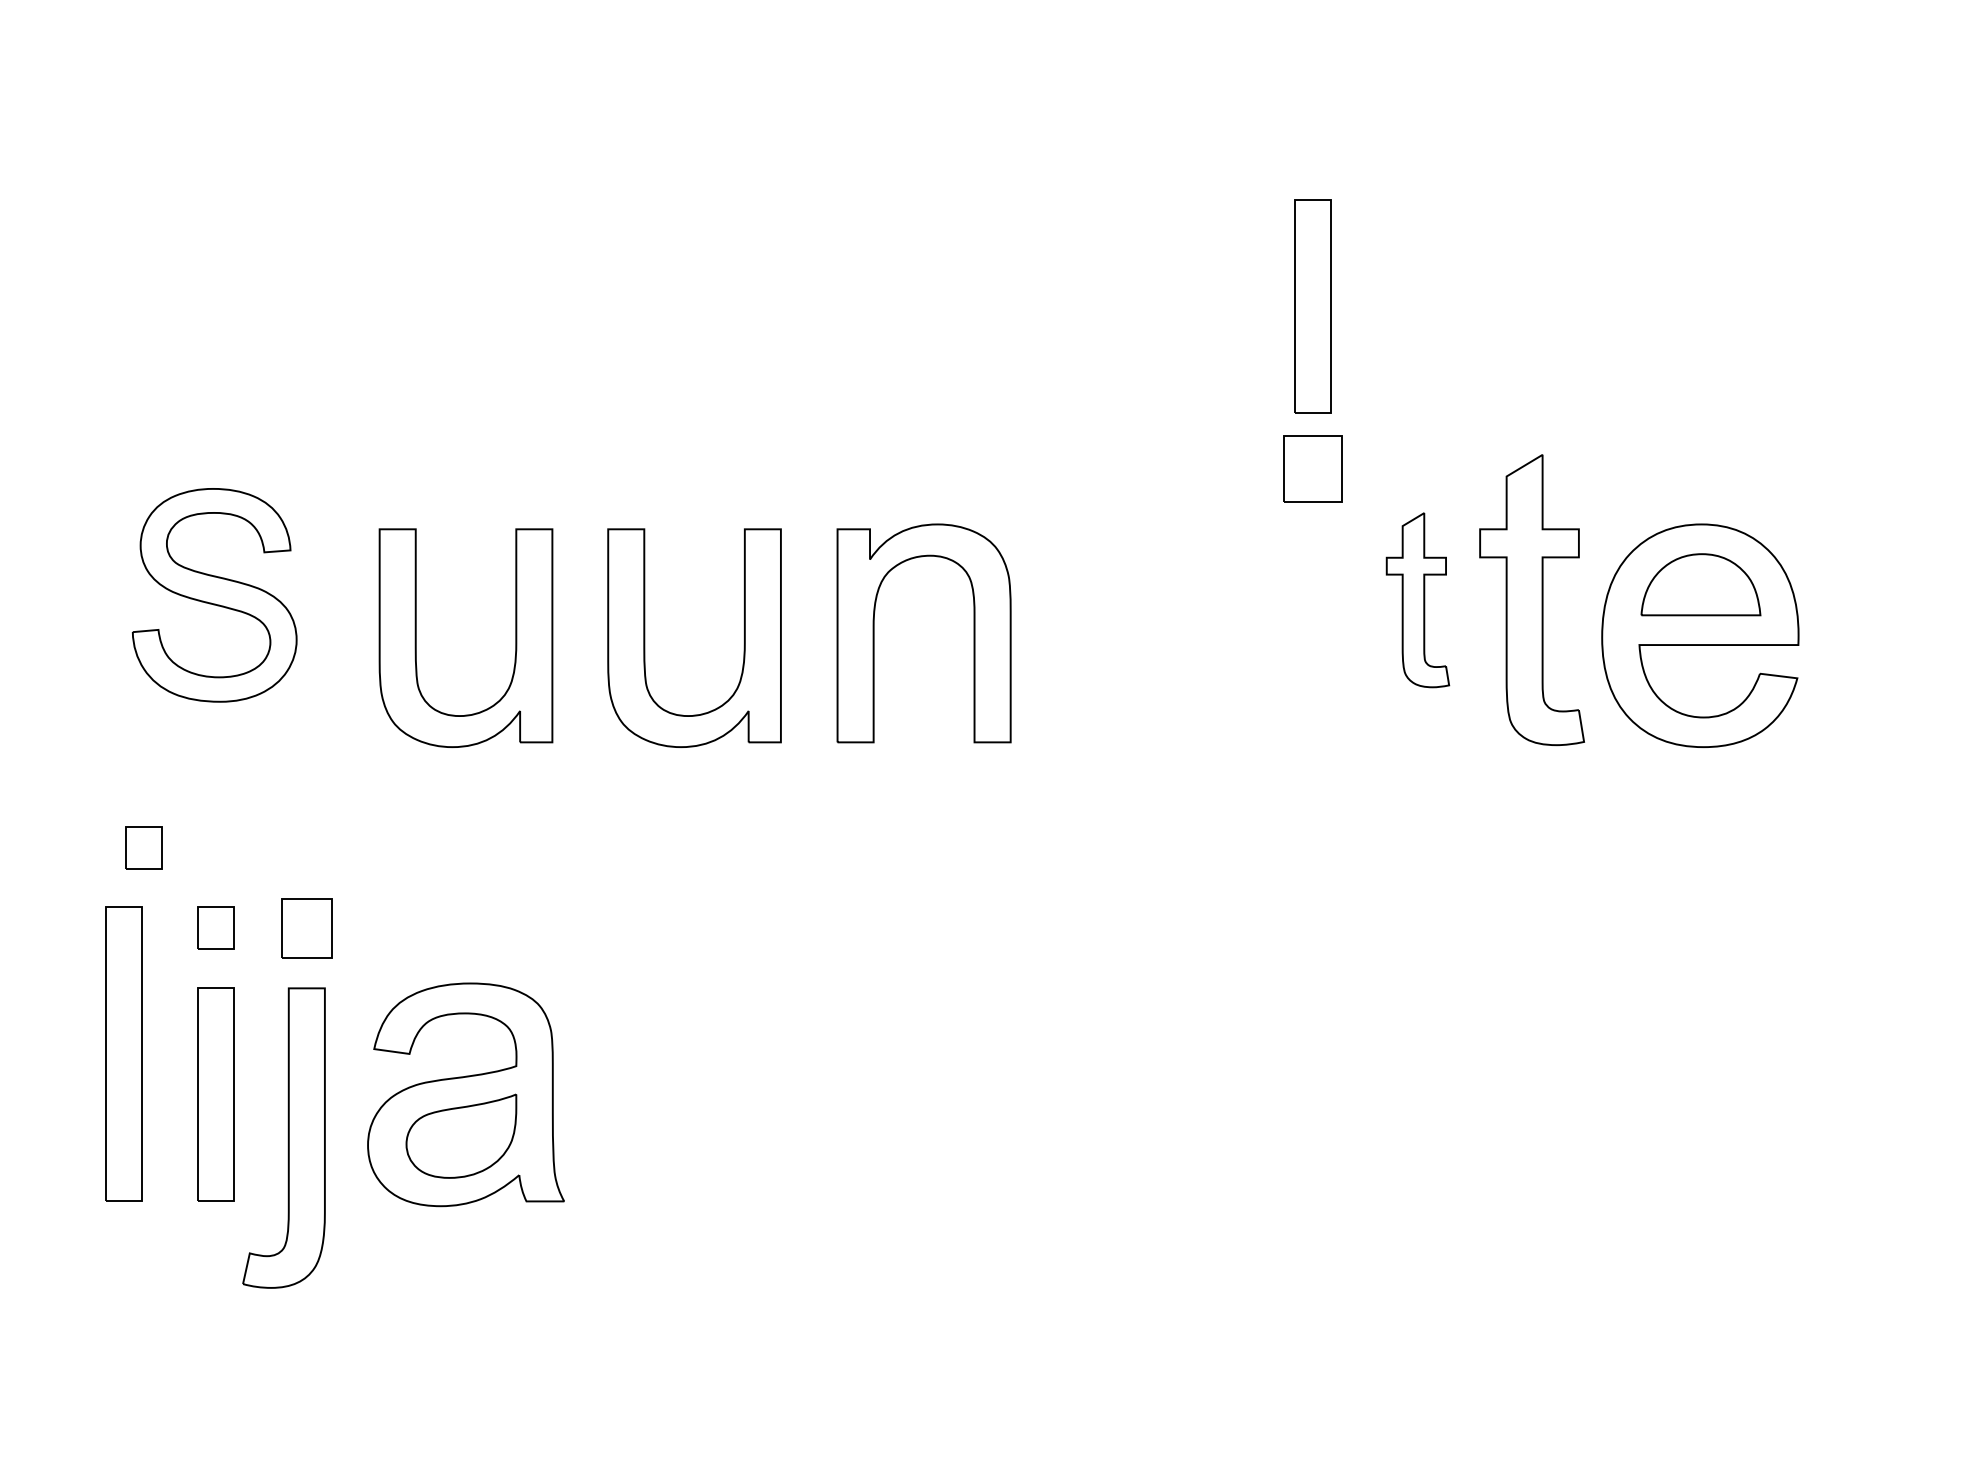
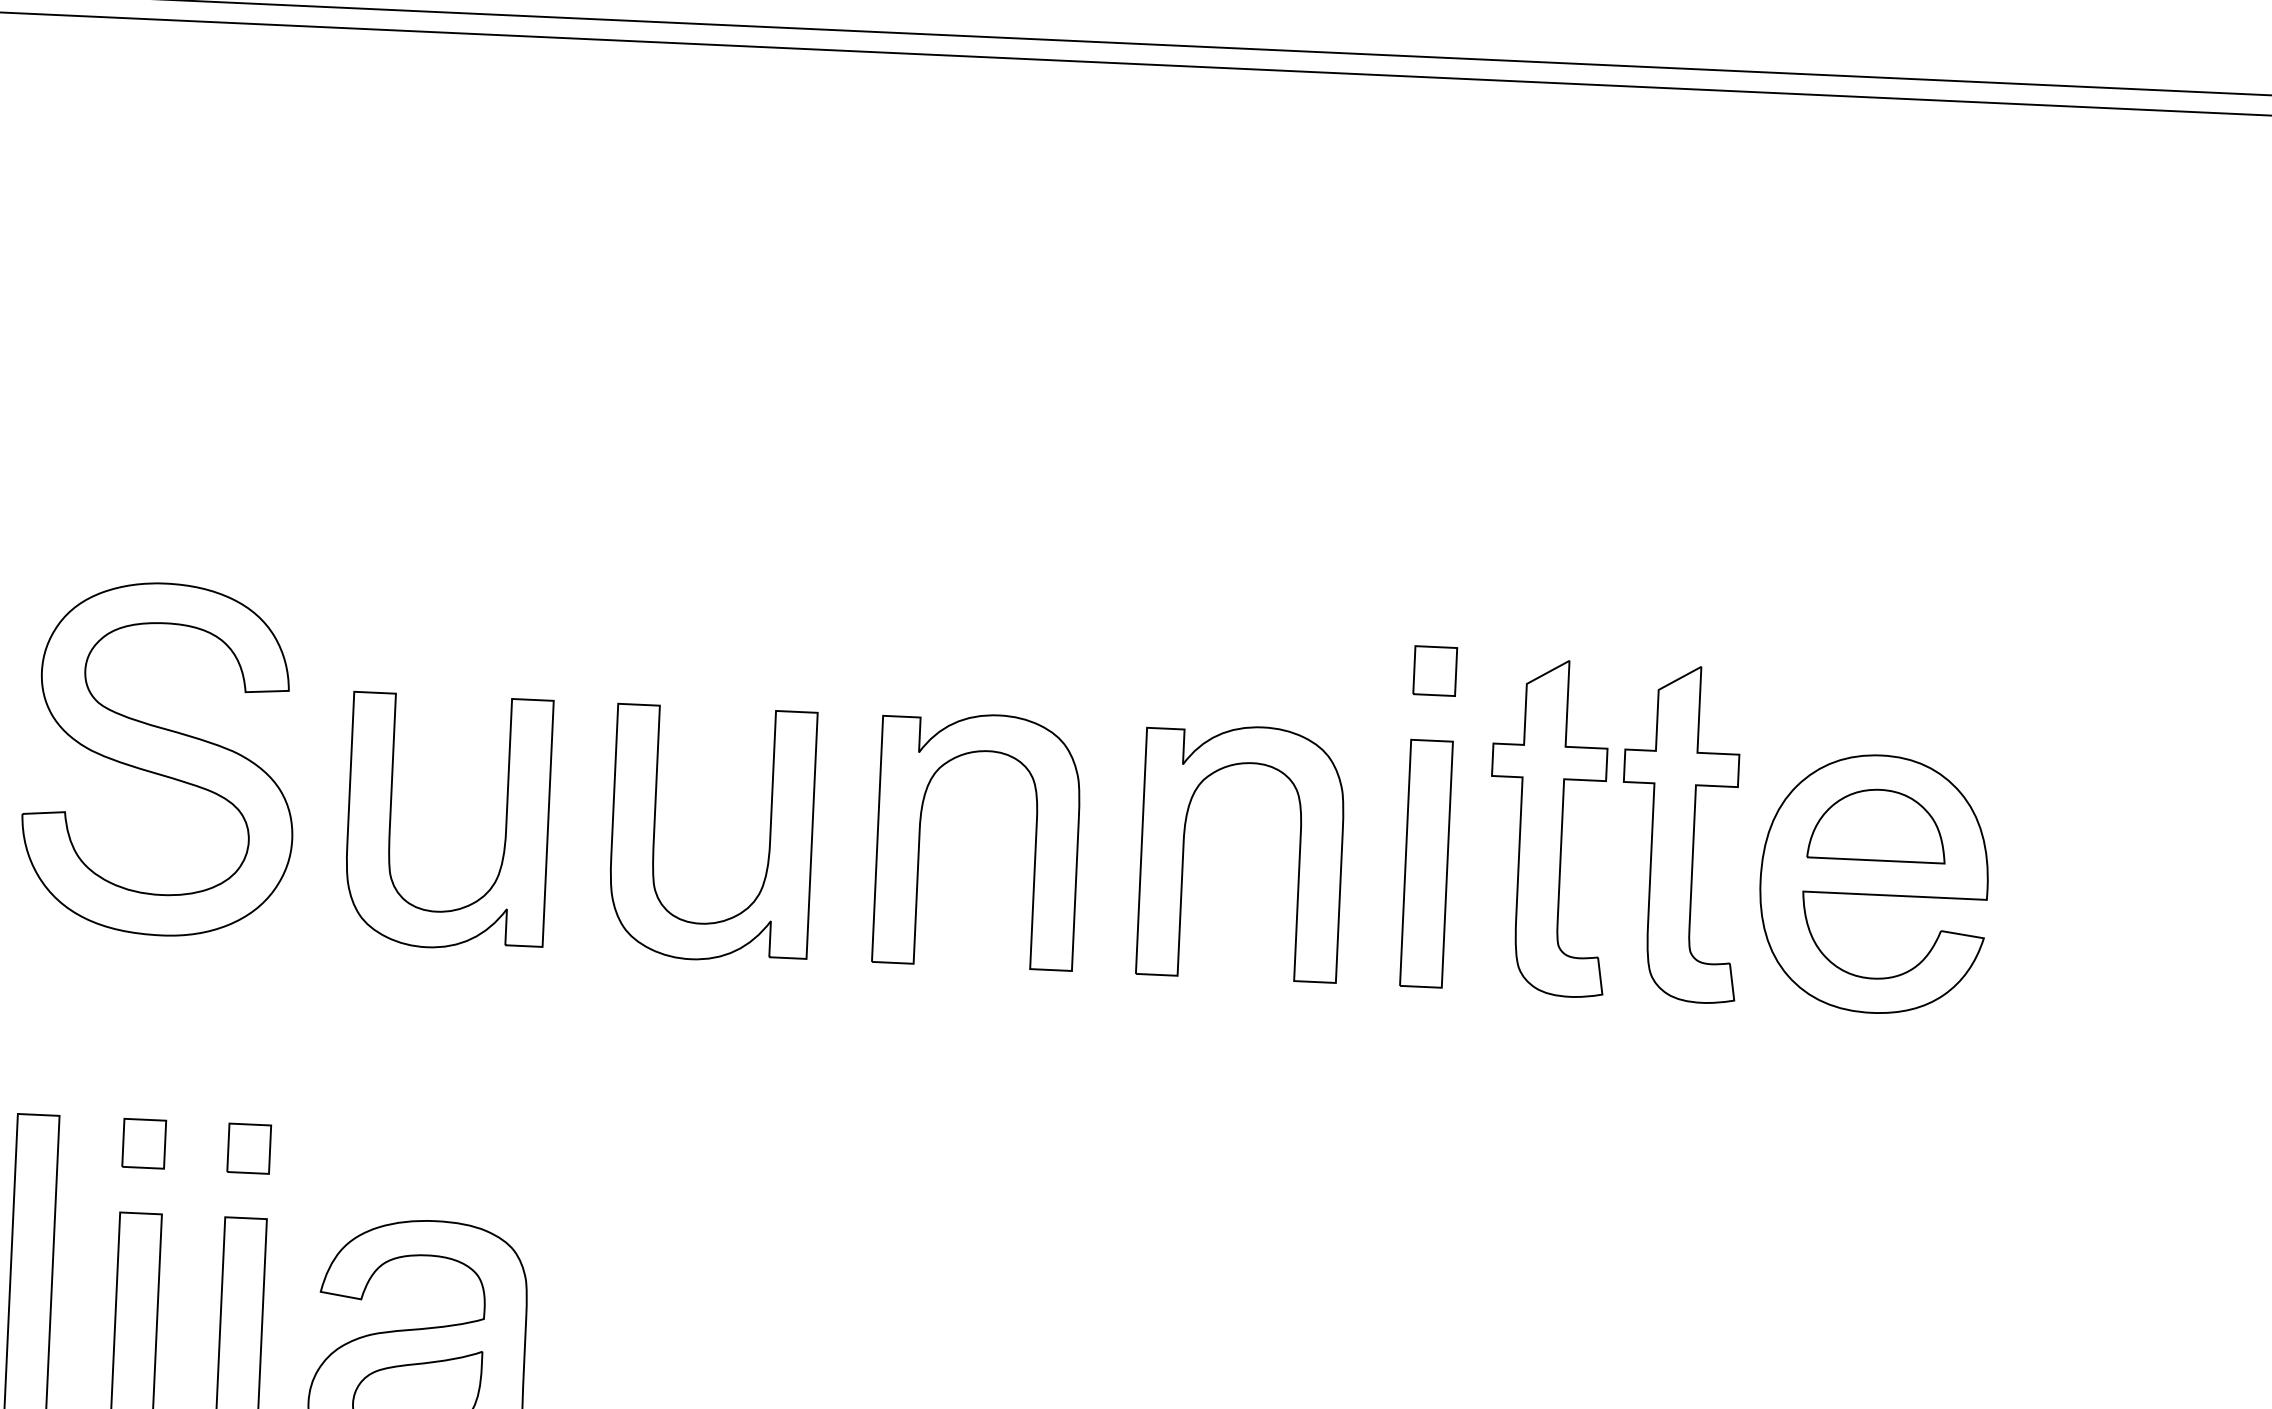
part: (1312, 306) -> (1426, 863), moved
part: (1312, 468) -> (1434, 670), size x0.62
part: (214, 595) -> (160, 759), size x1.43
part: (1417, 600) -> (1549, 828), size x1.67
part: (1103, 633) -> (1184, 850), added
part: (143, 847) -> (64, 1046), removed
part: (306, 927) -> (248, 1147), size x0.71

